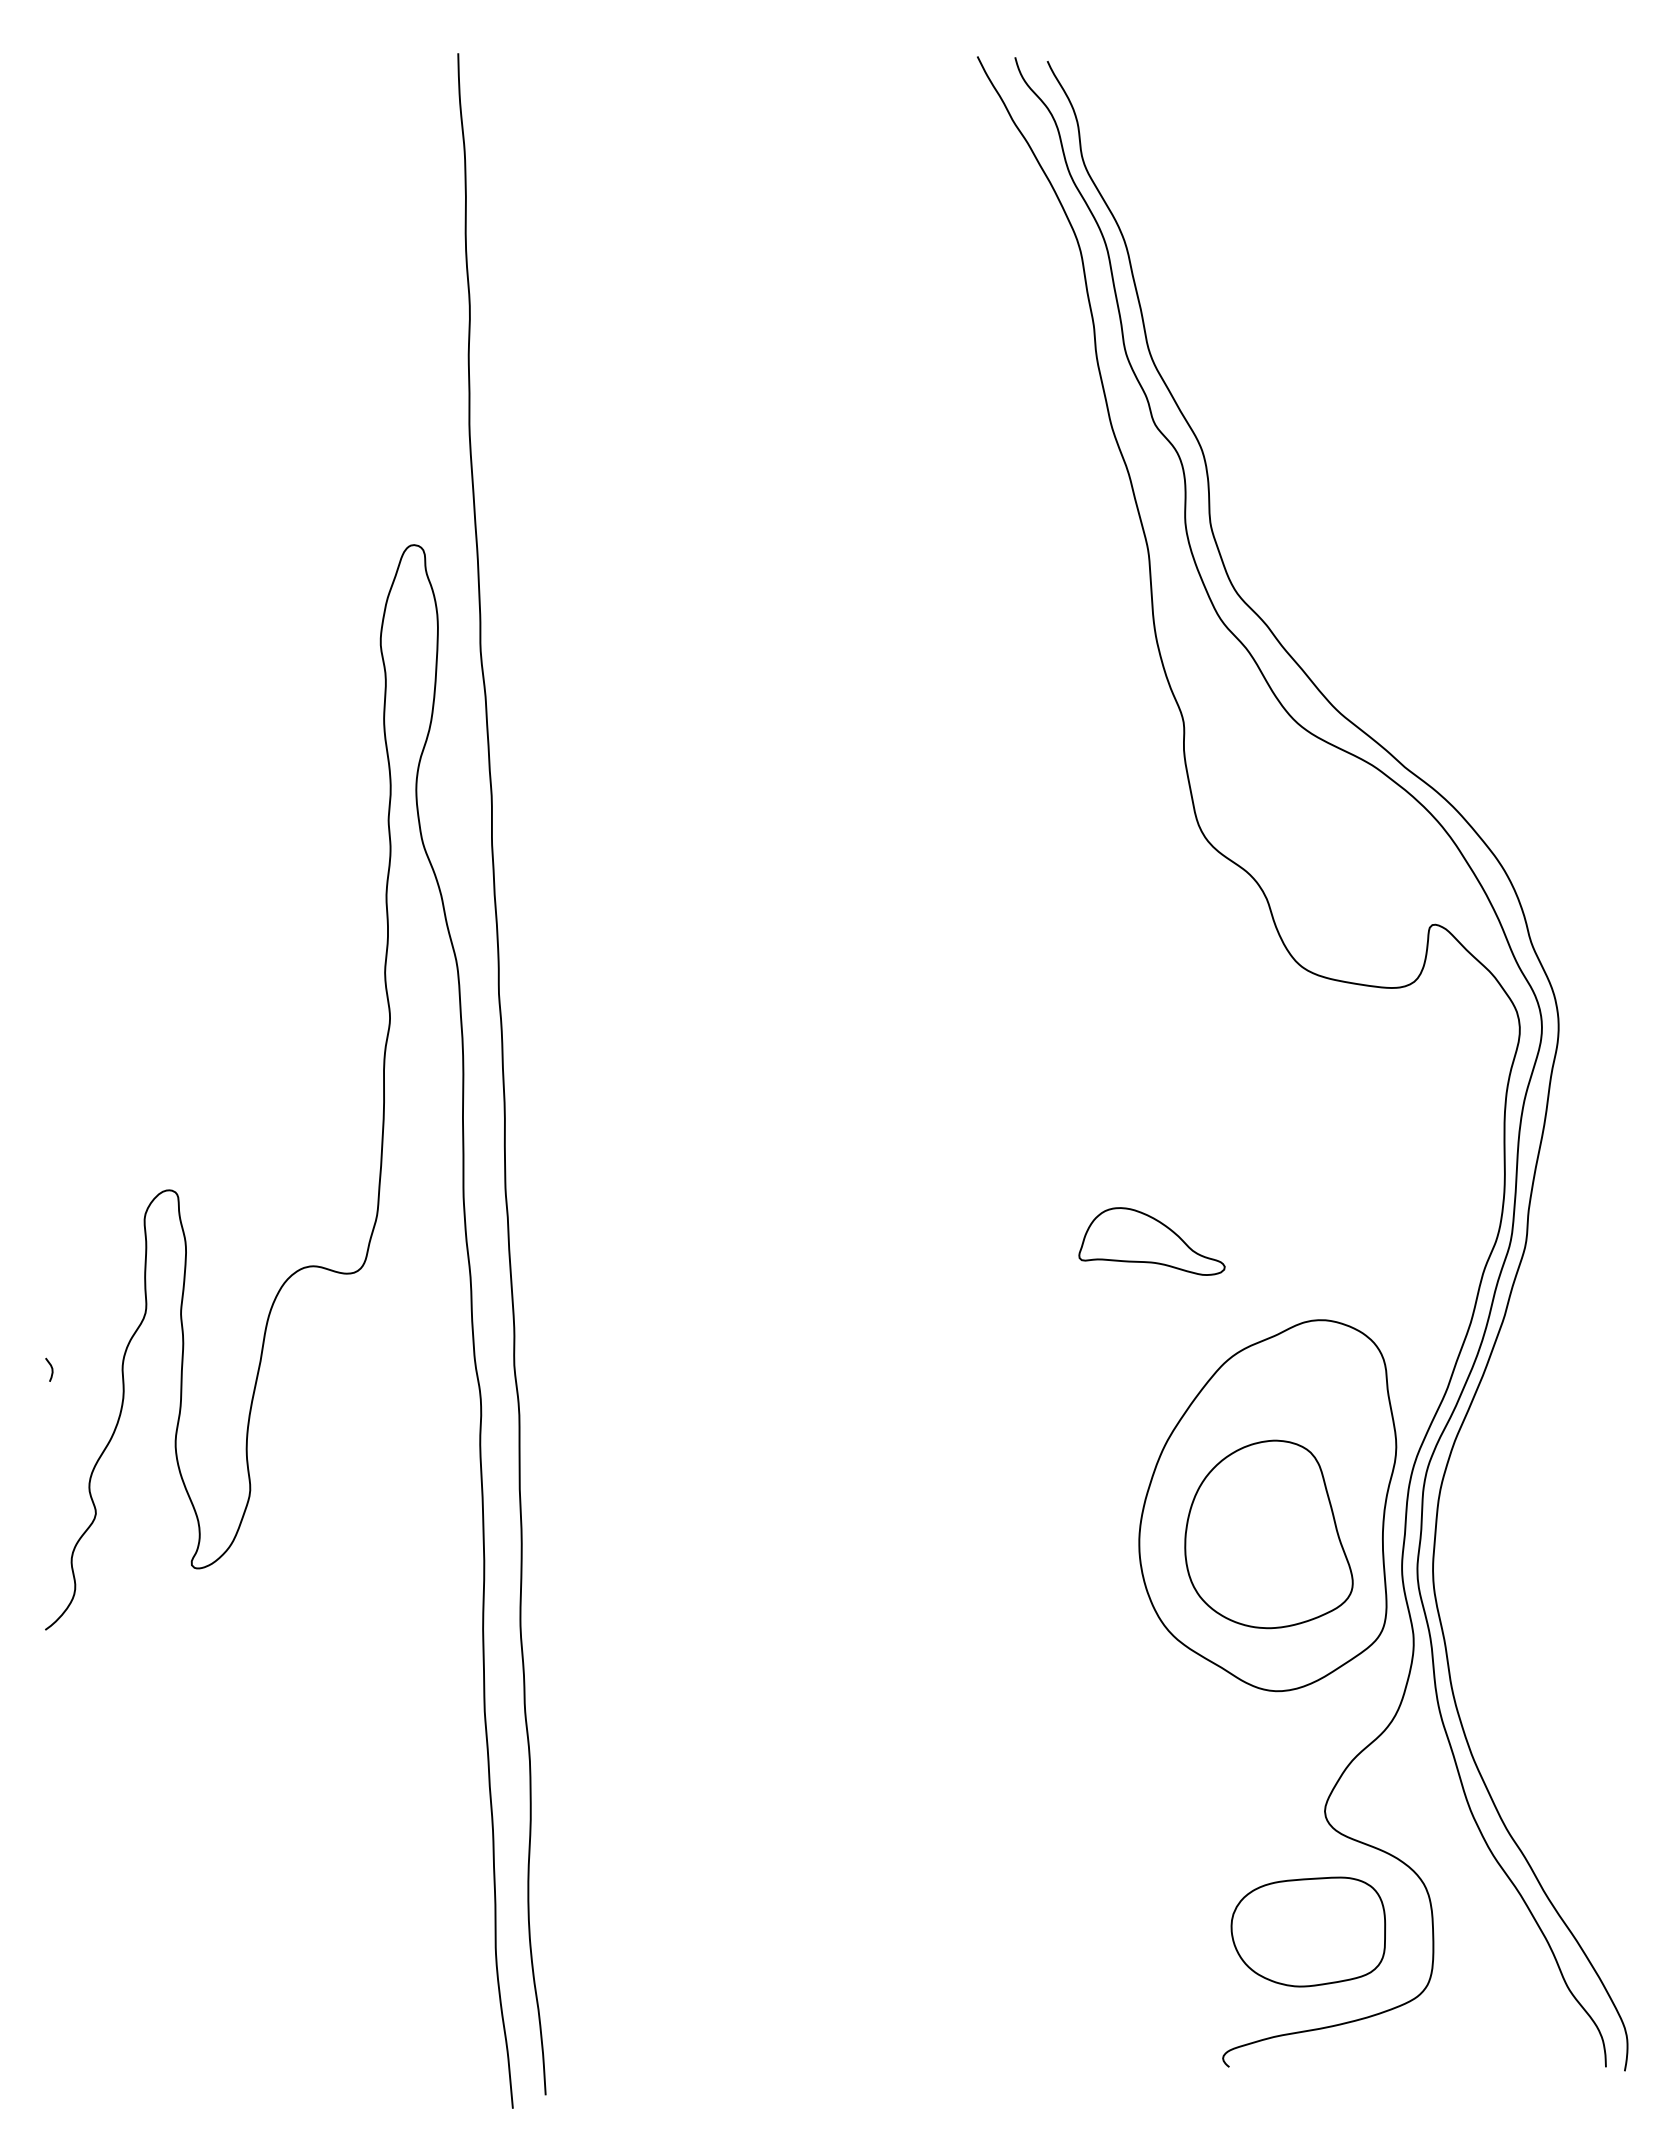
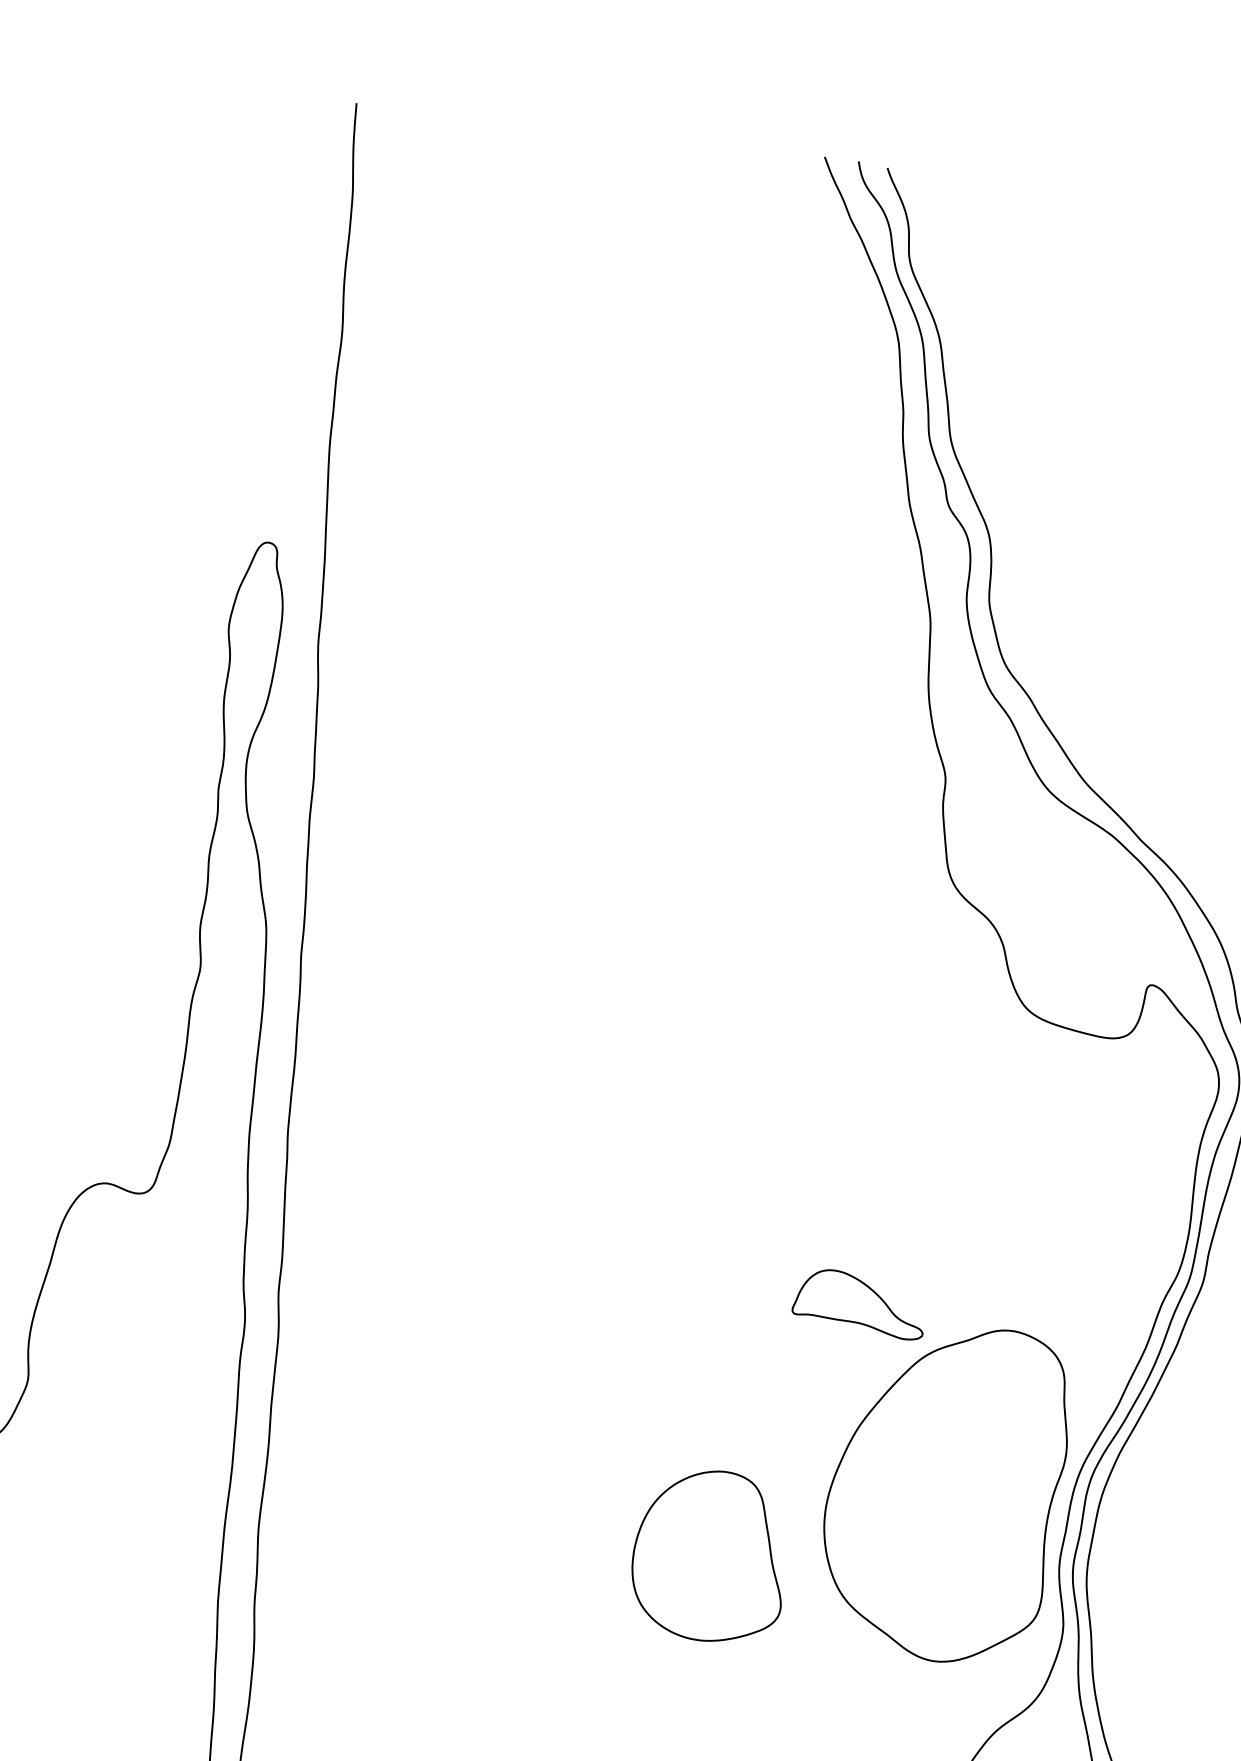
part: (1151, 1241) -> (859, 1303), moved
part: (1268, 1534) -> (709, 1555), moved

